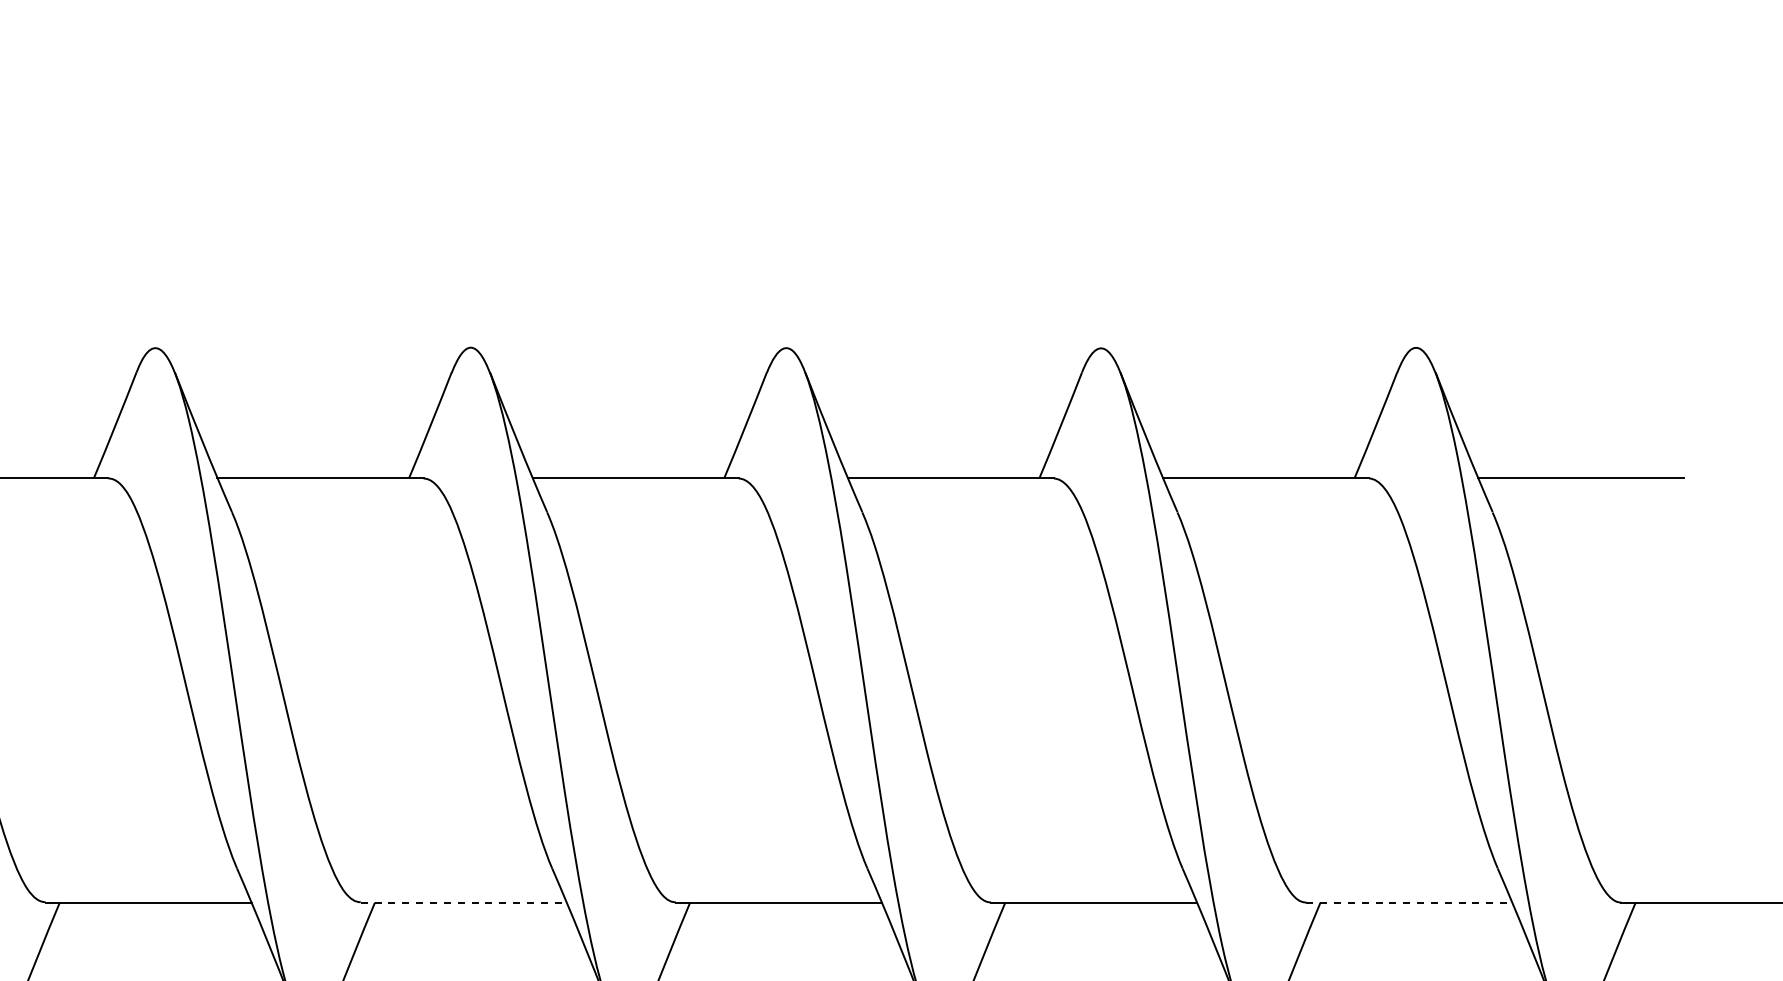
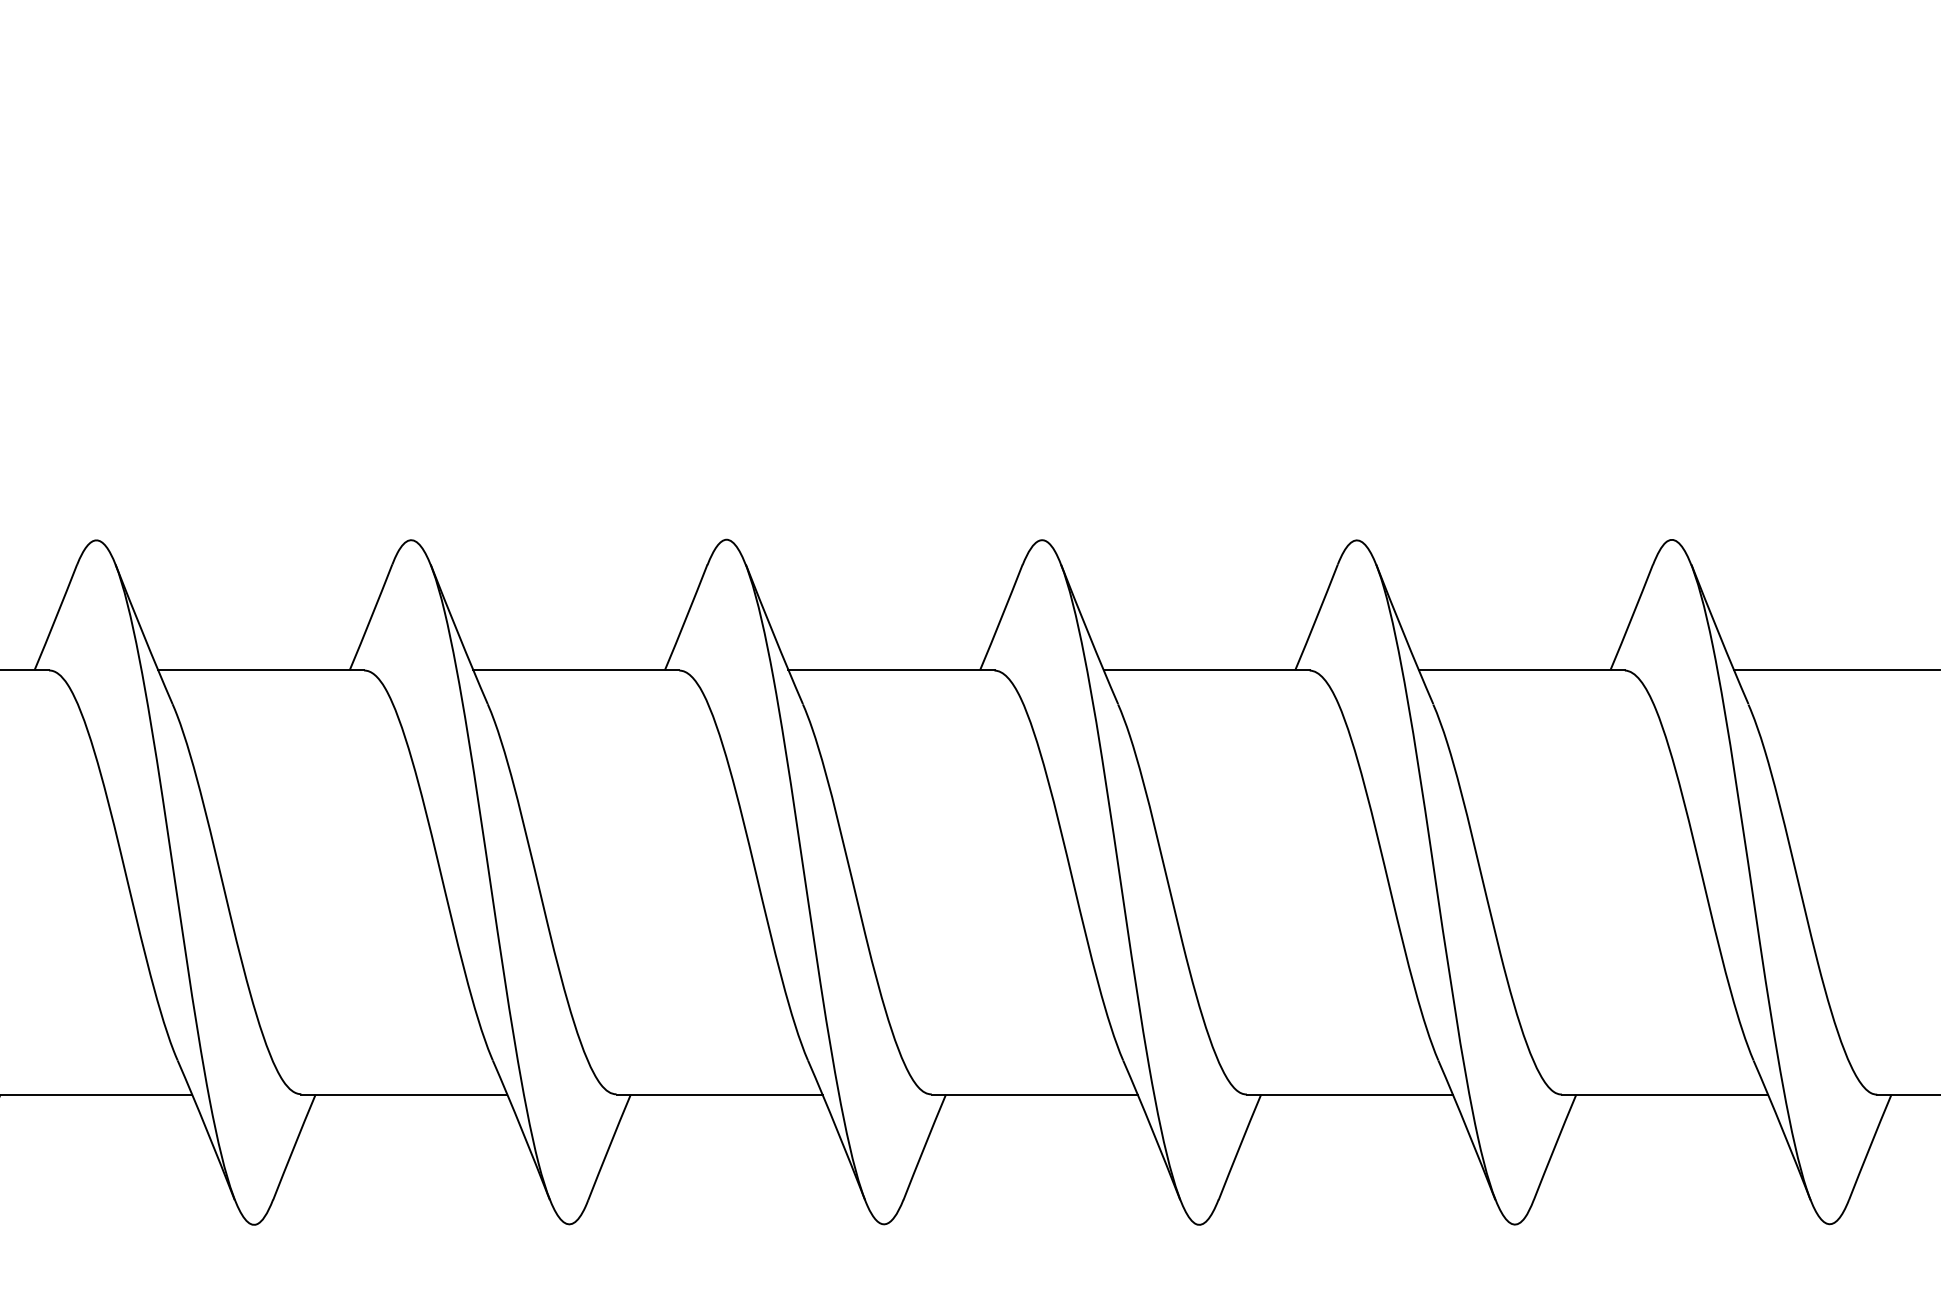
line: (464, 902) -> (720, 1094), dashed -> solid
line: (1409, 902) -> (1665, 1094), dashed -> solid

